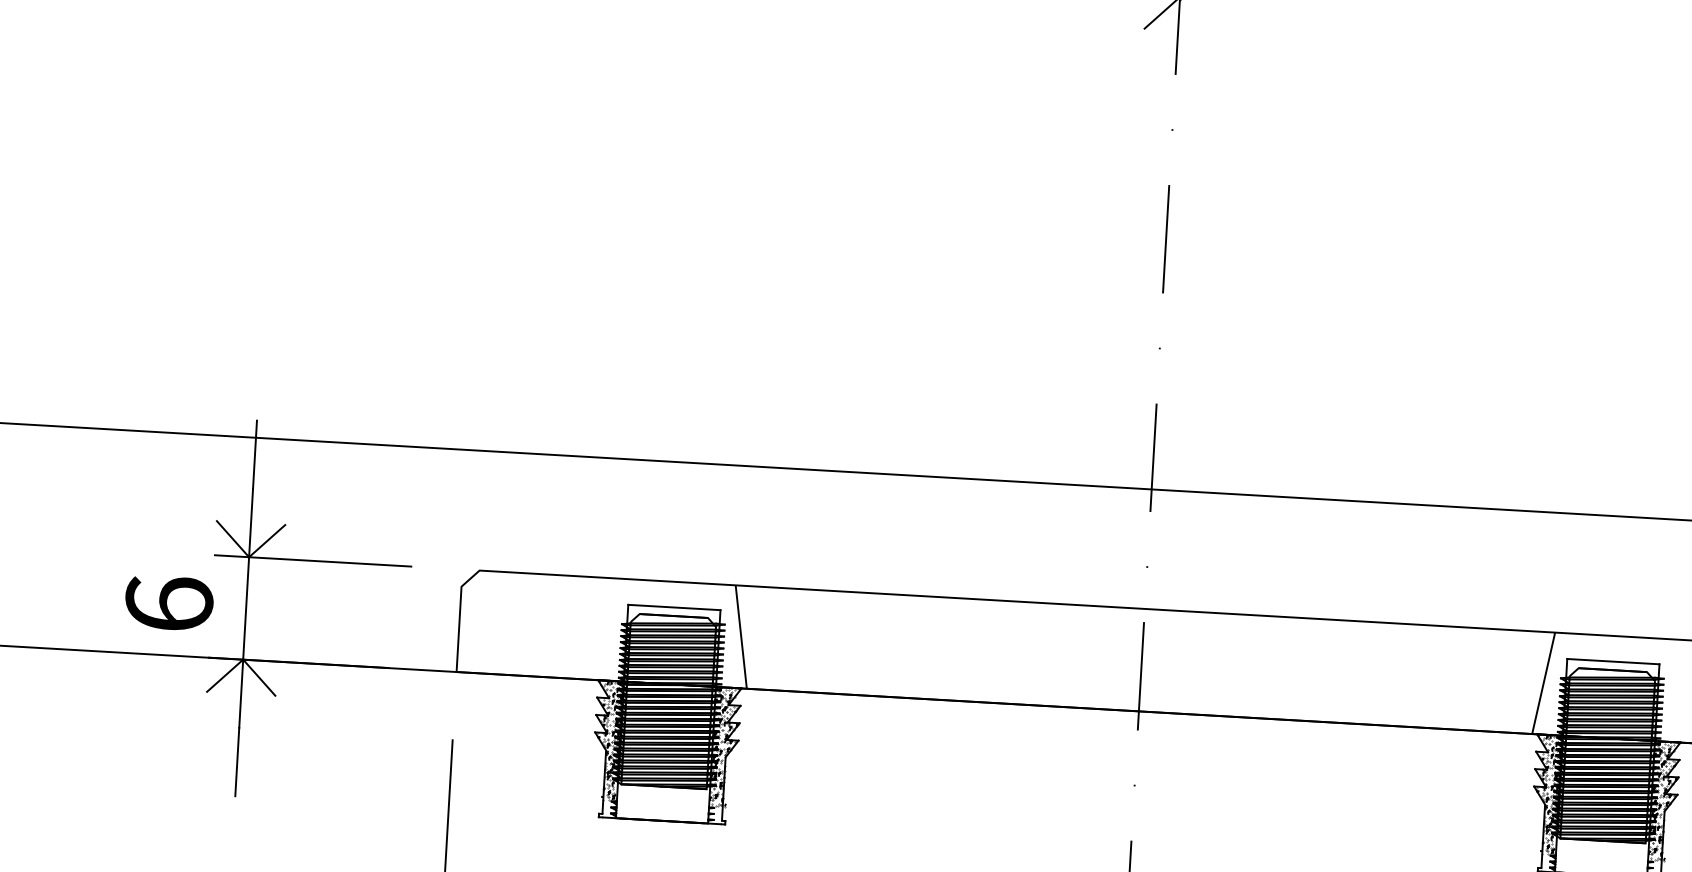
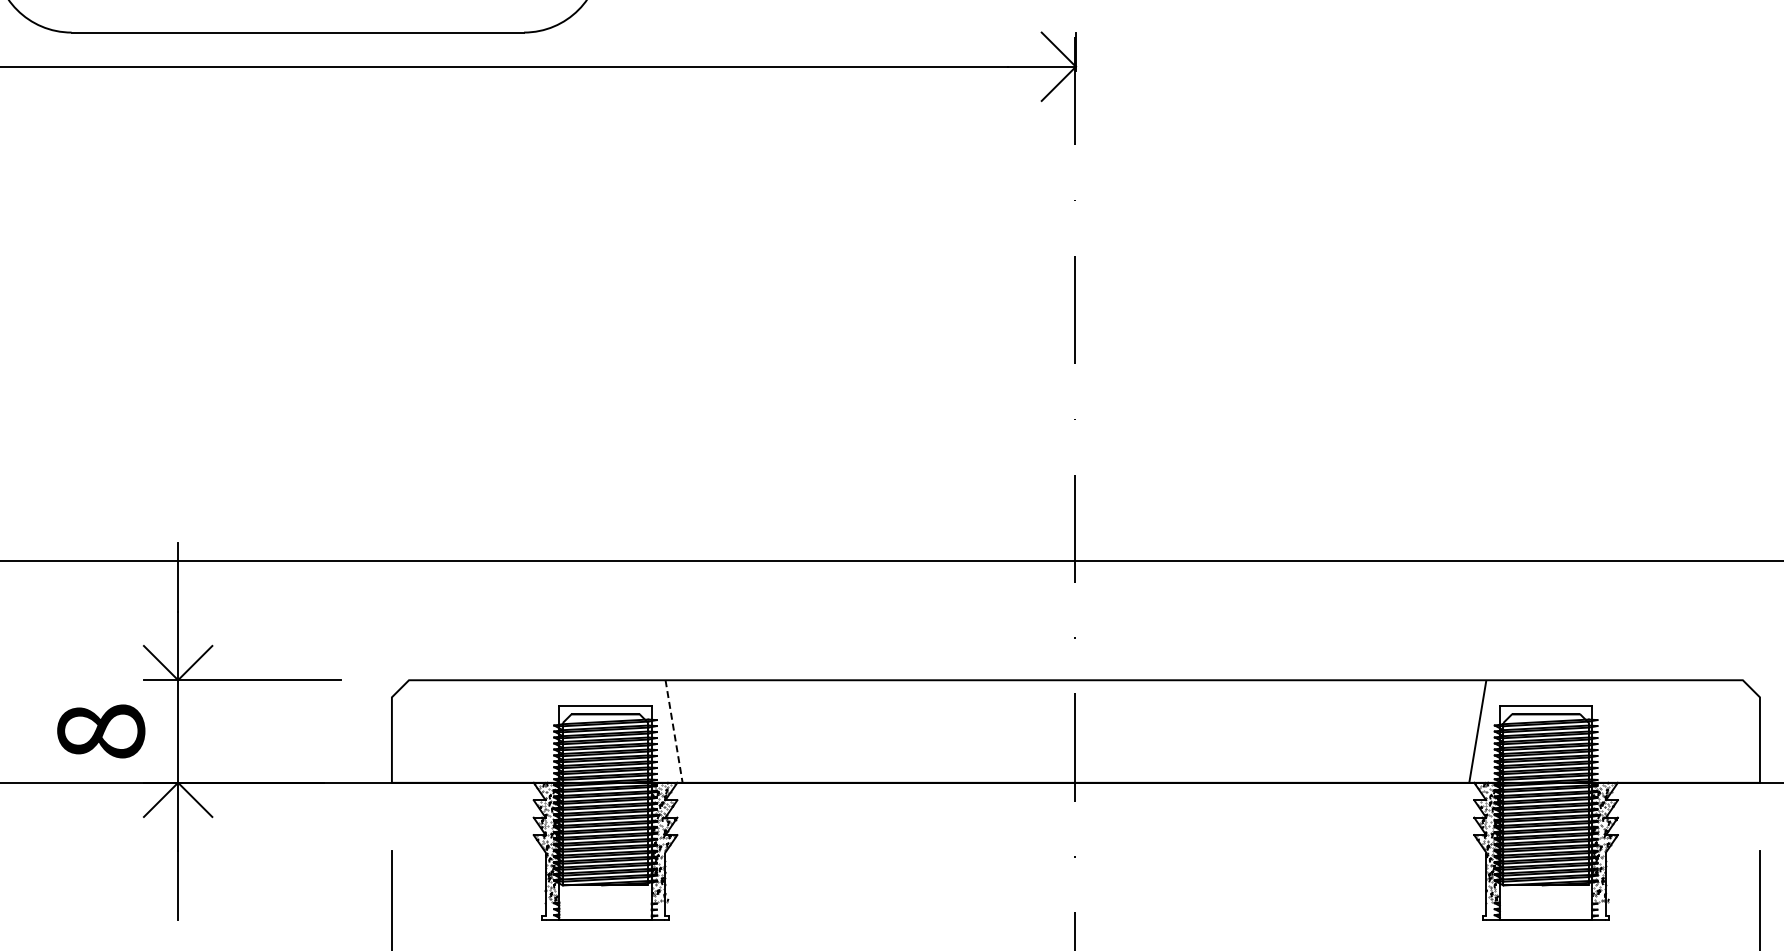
text: (169, 604) -> (101, 731), 6 -> 8
line: (741, 638) -> (674, 732), solid -> dashed

